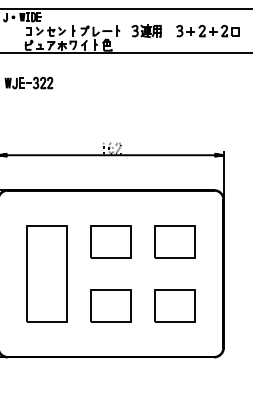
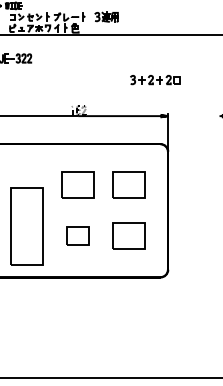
part: (207, 31) -> (155, 80), moved
part: (46, 273) -> (26, 226), moved
part: (110, 304) -> (77, 235), size x0.7

